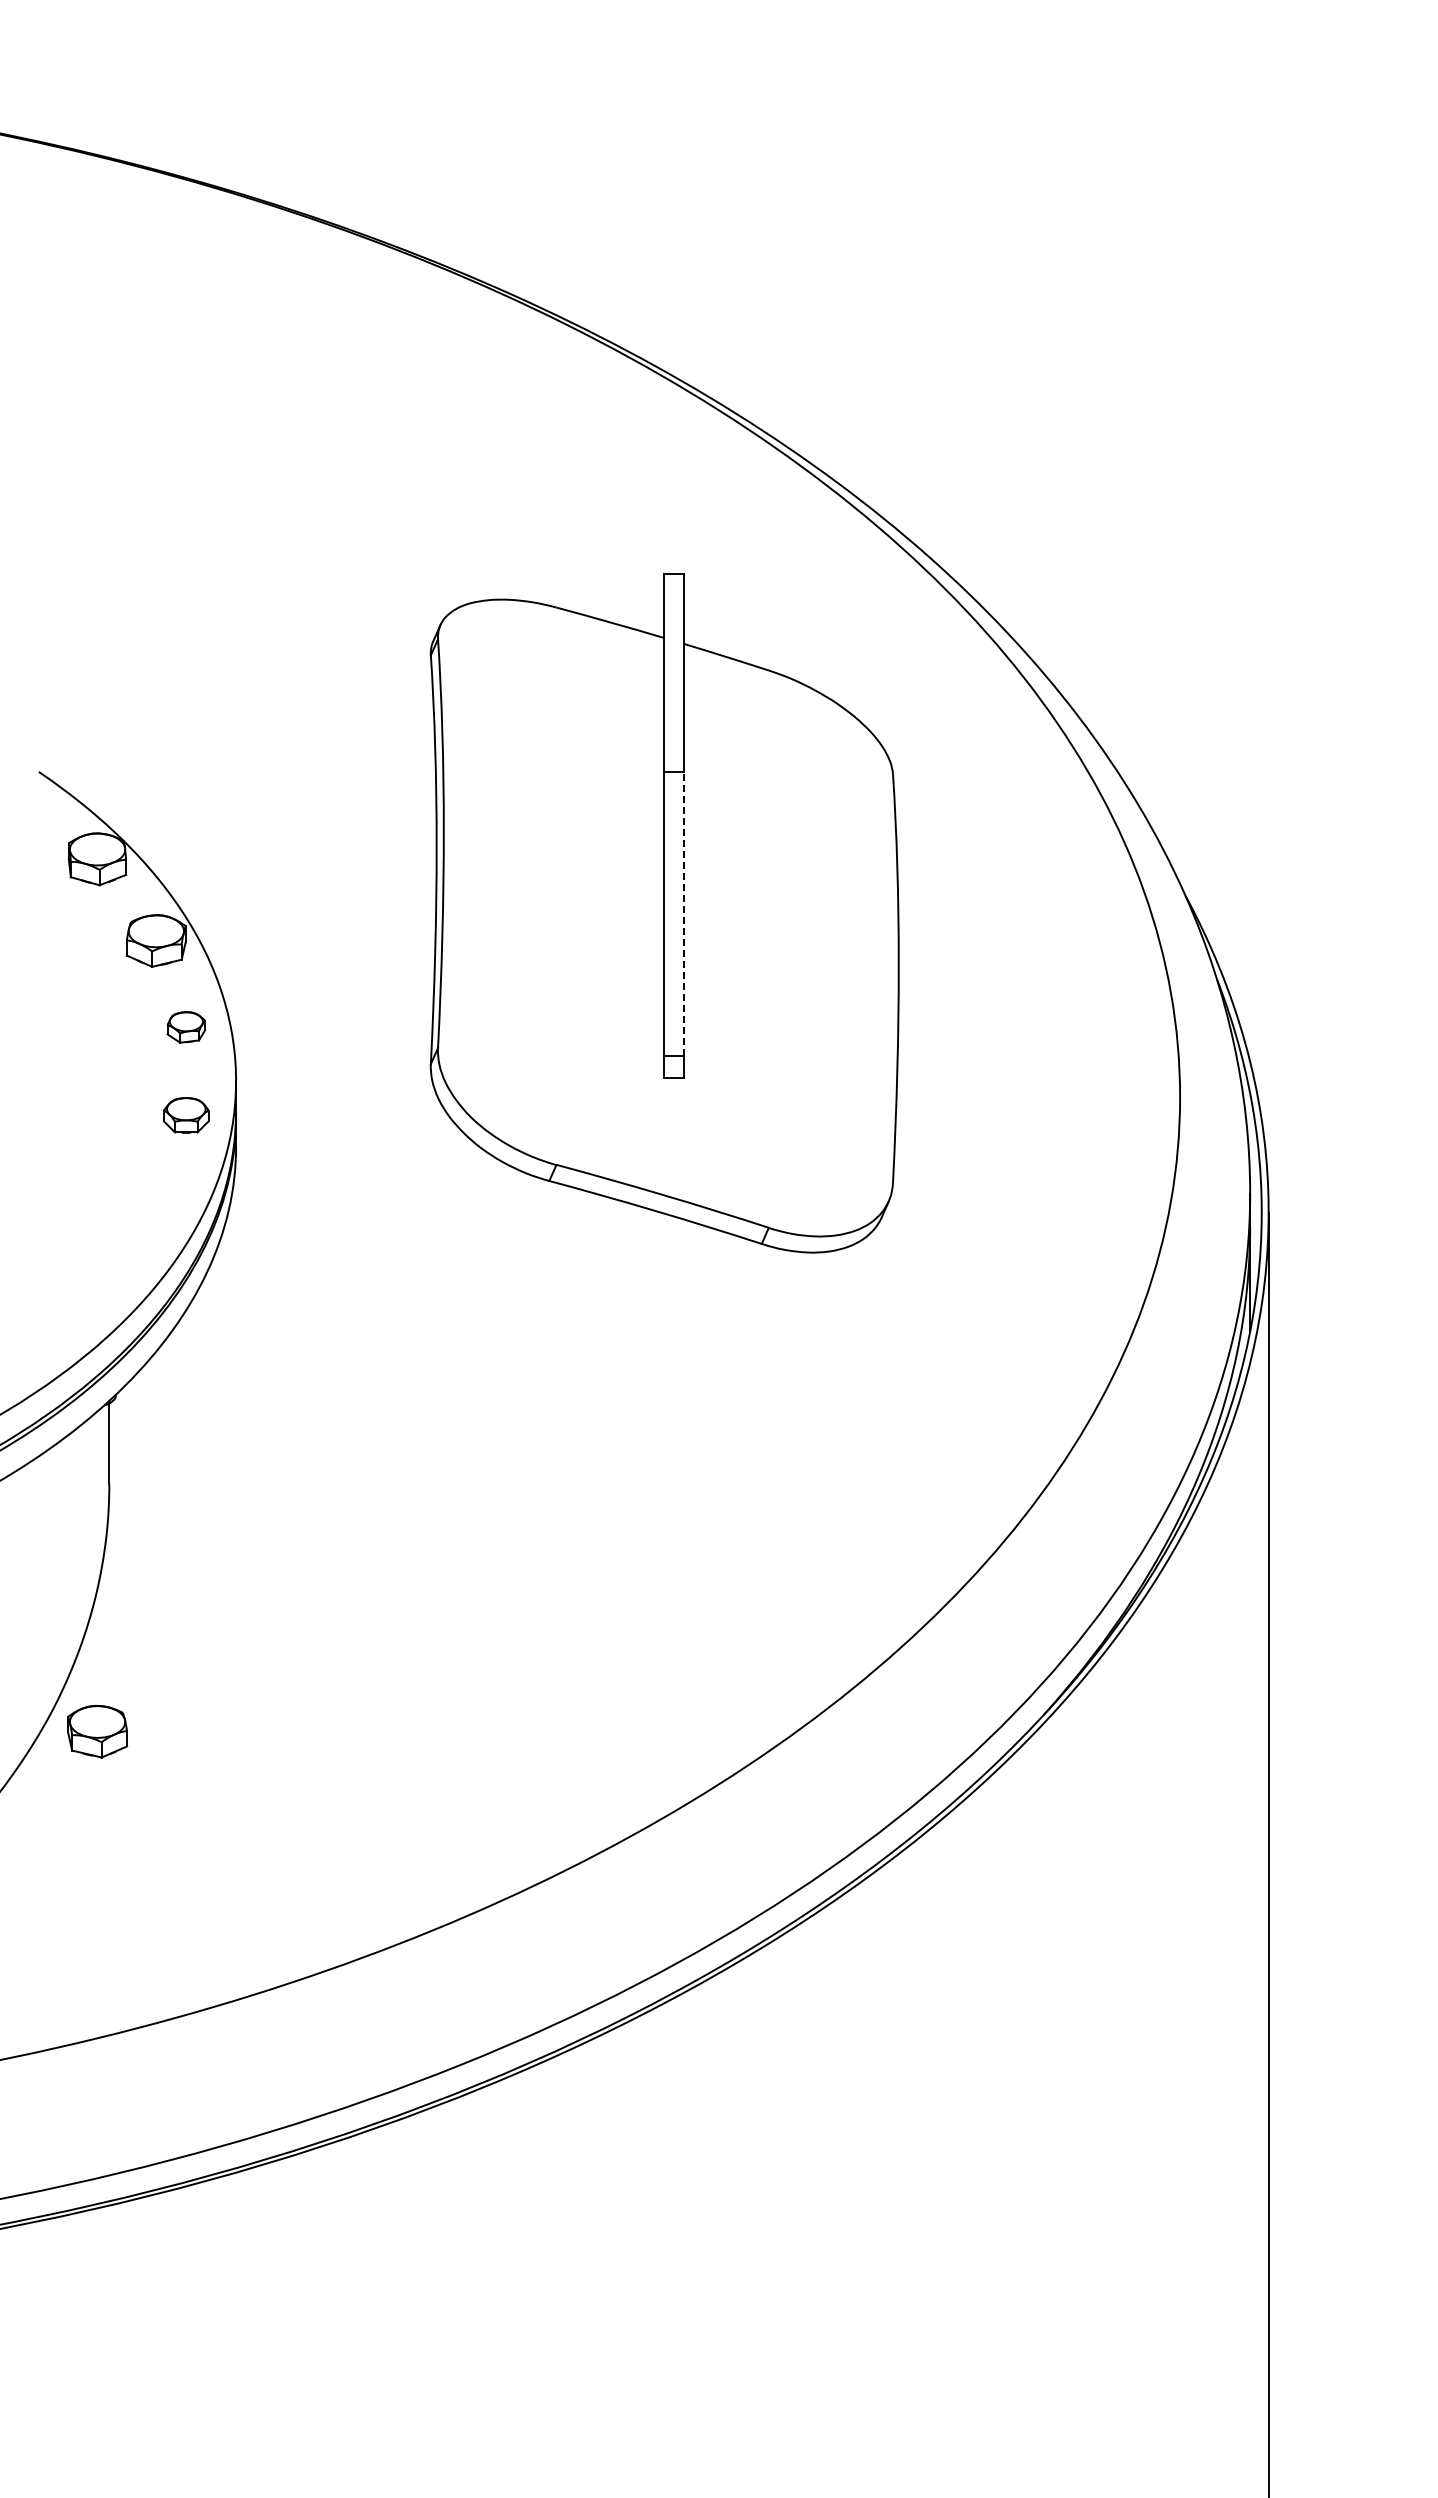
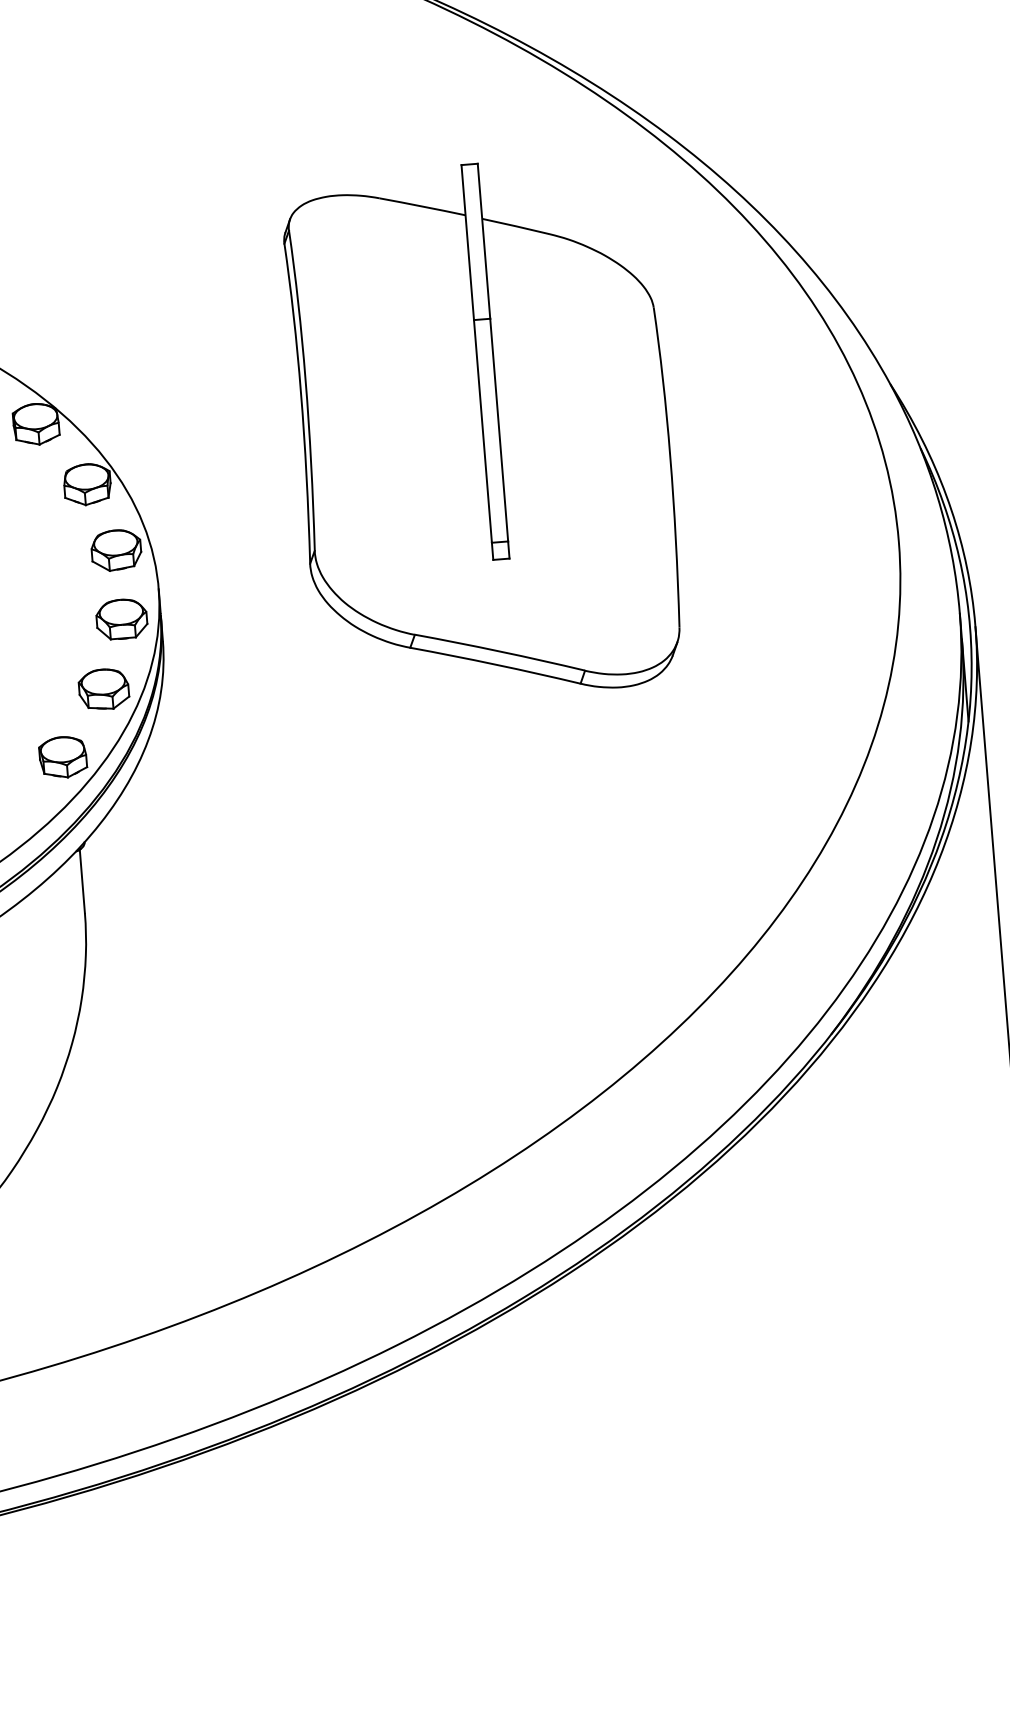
line: (684, 913) -> (499, 429), dashed -> solid
part: (186, 1027) -> (116, 550), size x1.67
part: (186, 1115) -> (122, 619), size x1.43
part: (156, 1202) -> (104, 689), added
part: (97, 1731) -> (63, 757), moved

